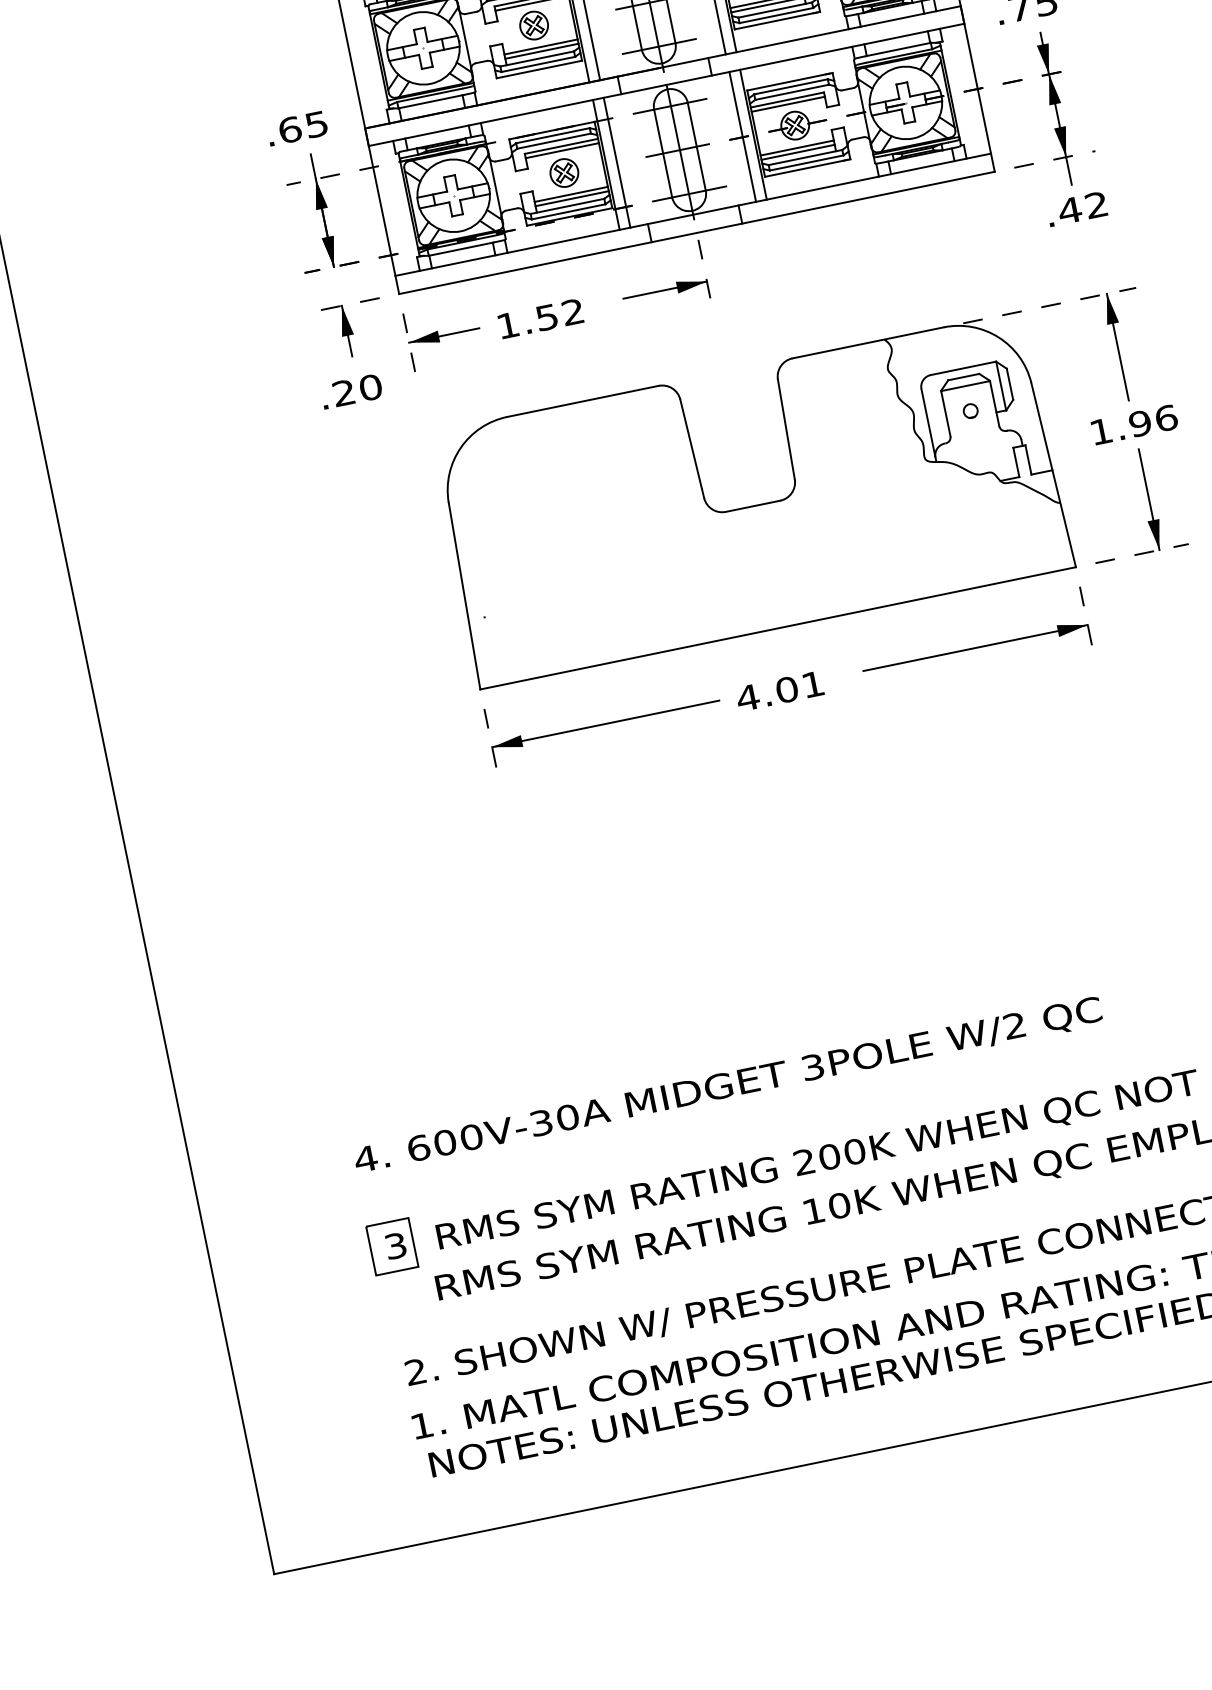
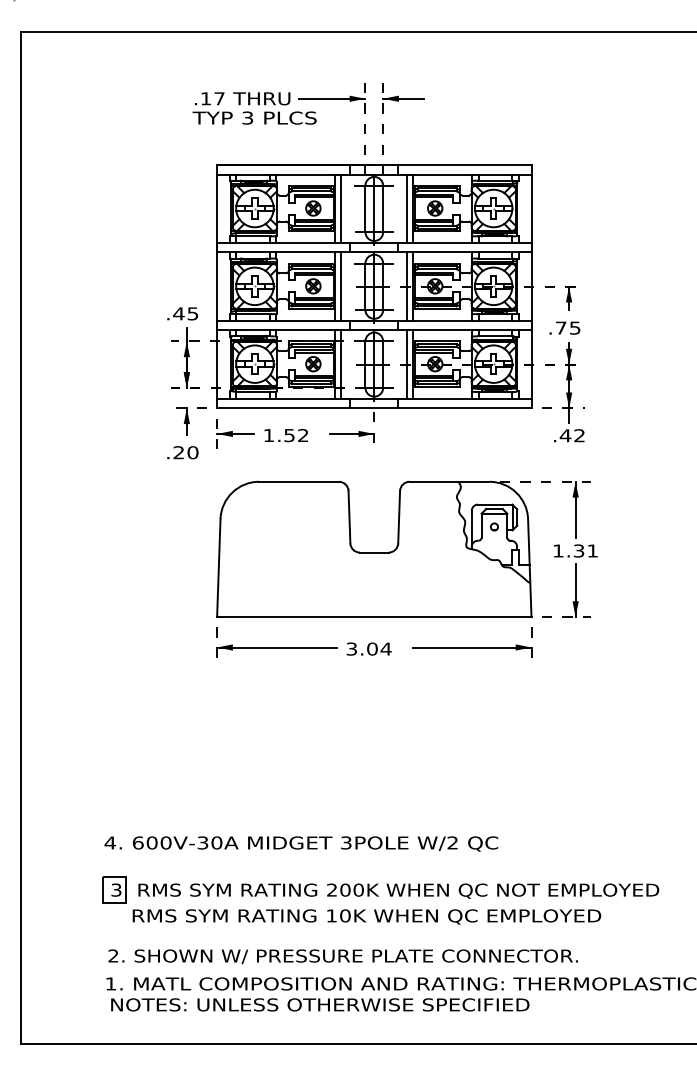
text: (289, 129) -> (178, 313), .65 -> .45
text: (1152, 420) -> (585, 550), 1.96 -> 1.31
text: (779, 690) -> (368, 648), 4.01 -> 3.04

